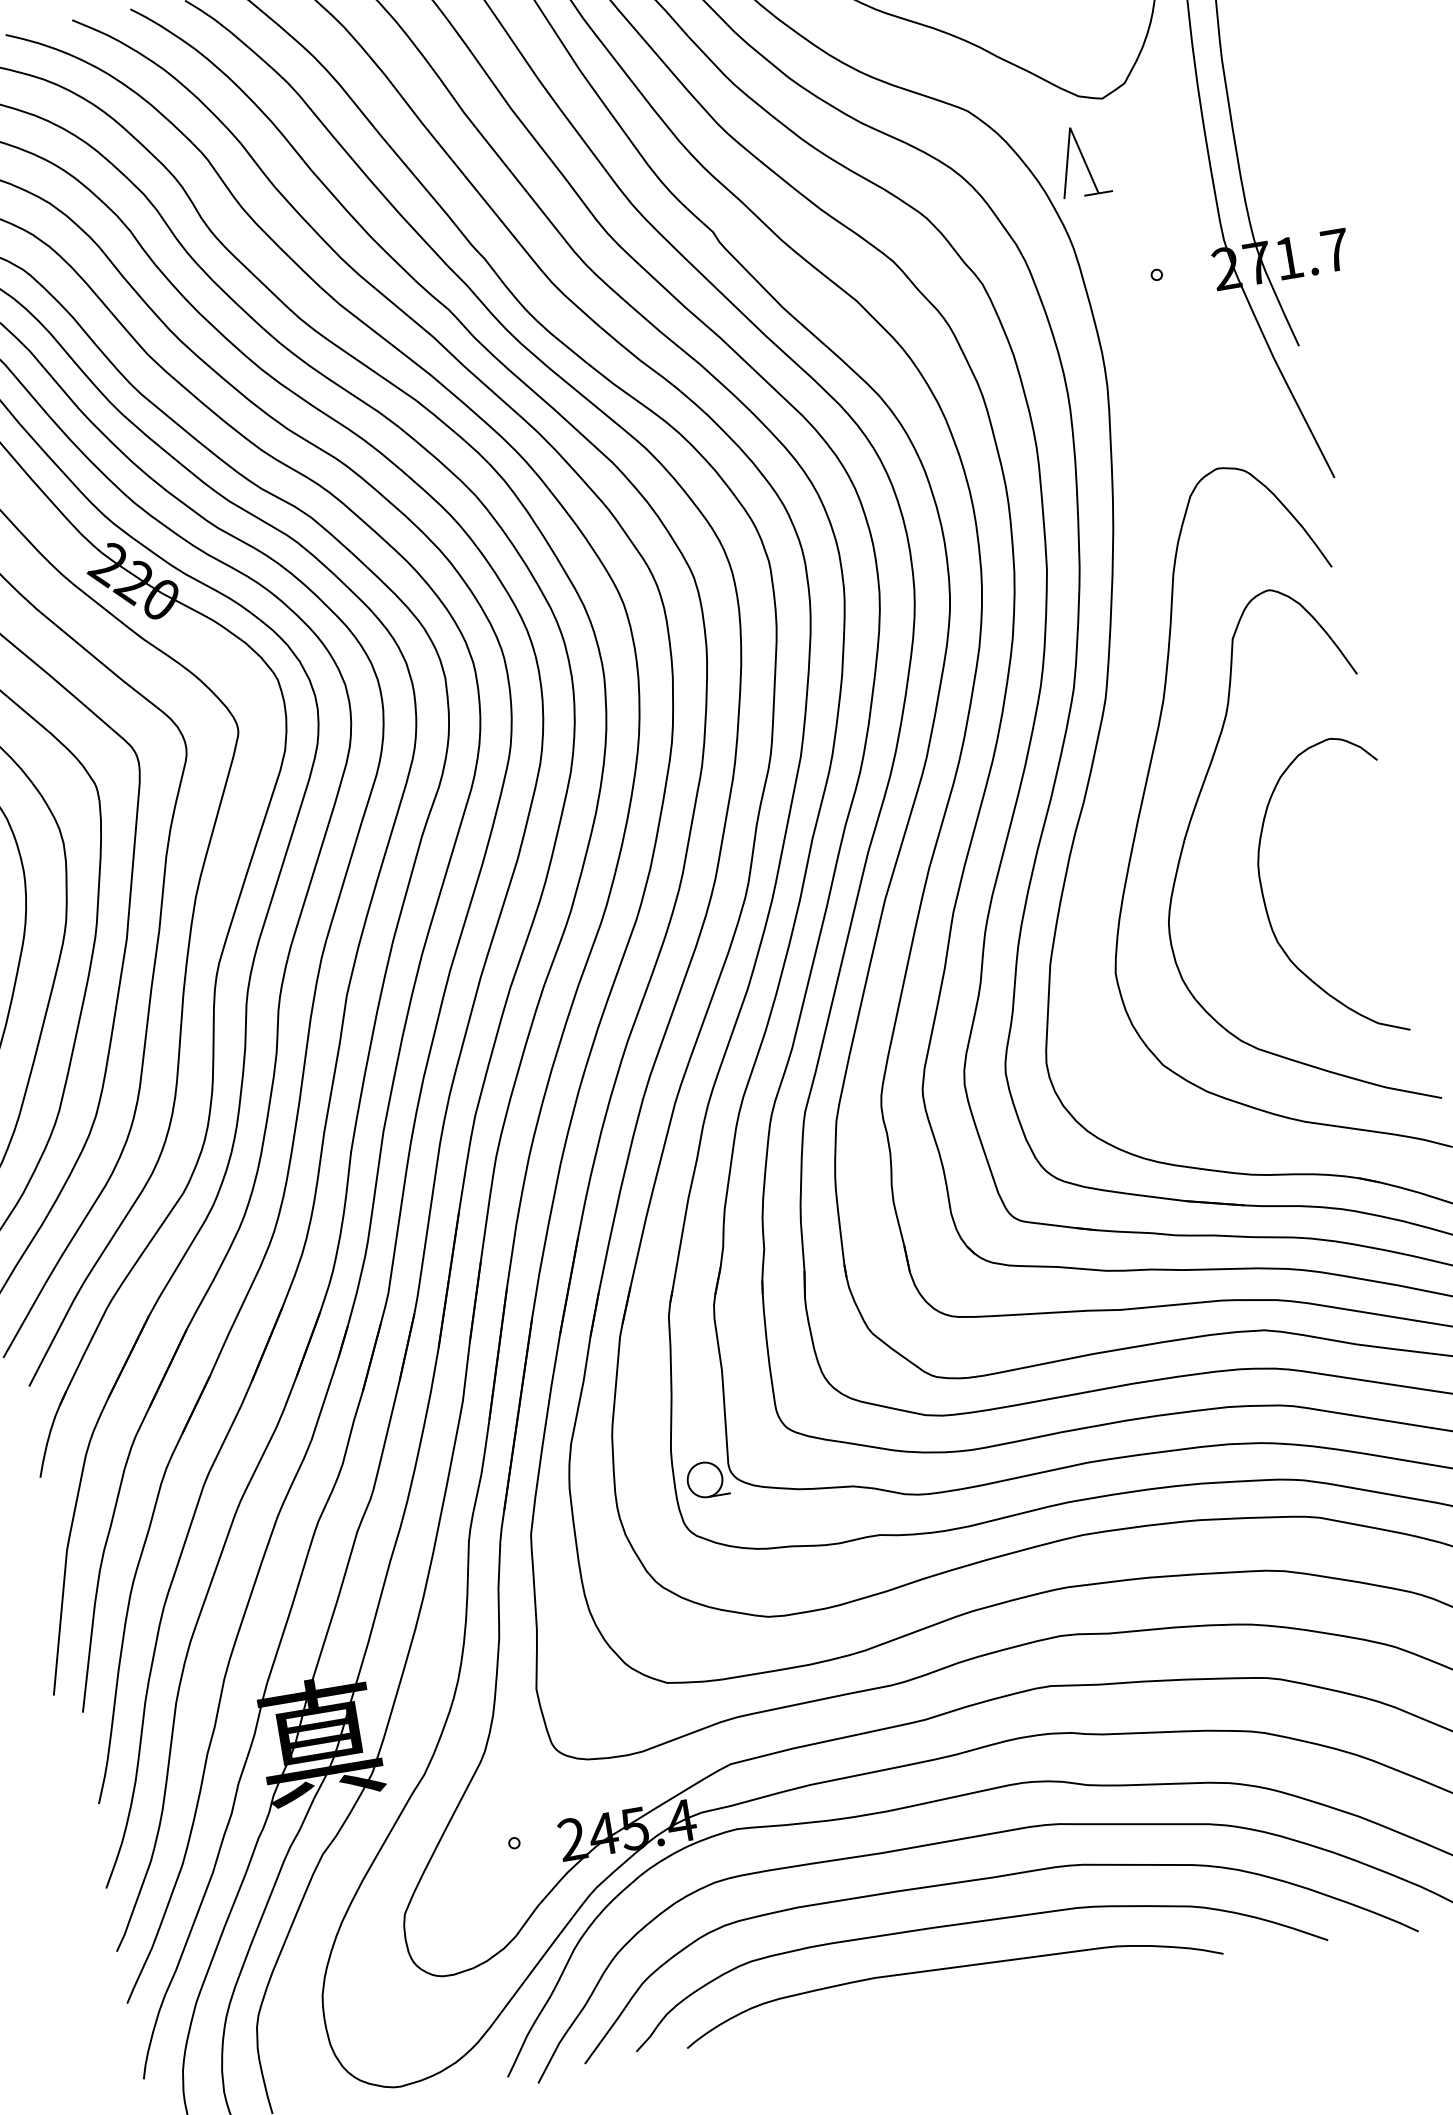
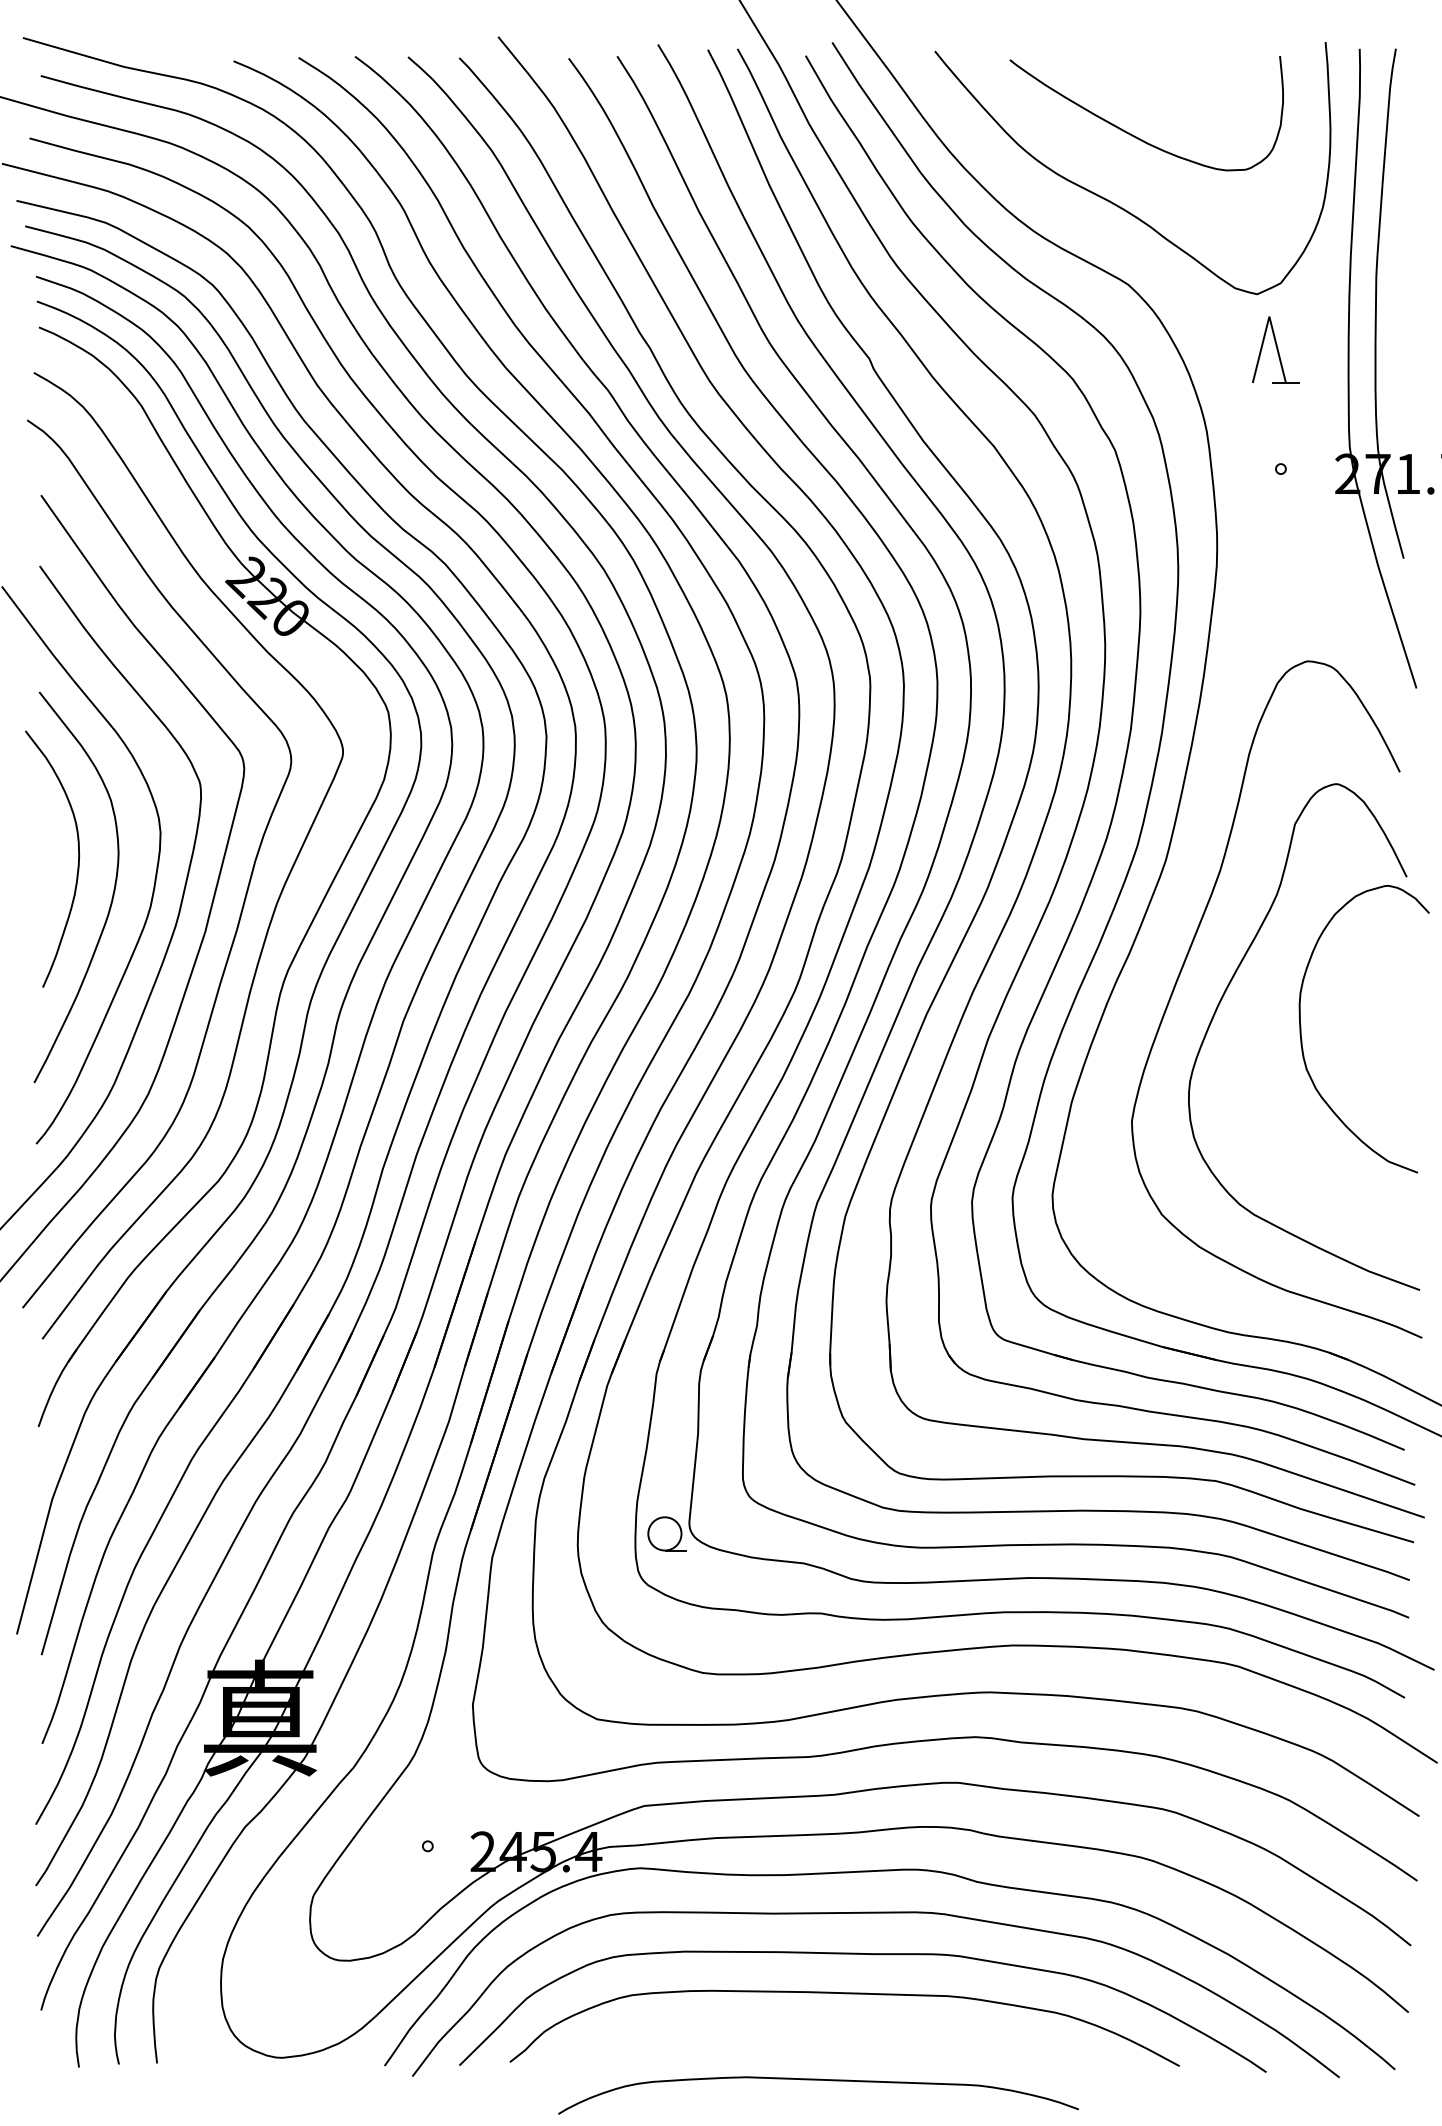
part: (1082, 160) -> (1275, 349), moved
curve: (1268, 912) -> (1302, 1039), moved
curve: (949, 1968) -> (818, 2080), moved

